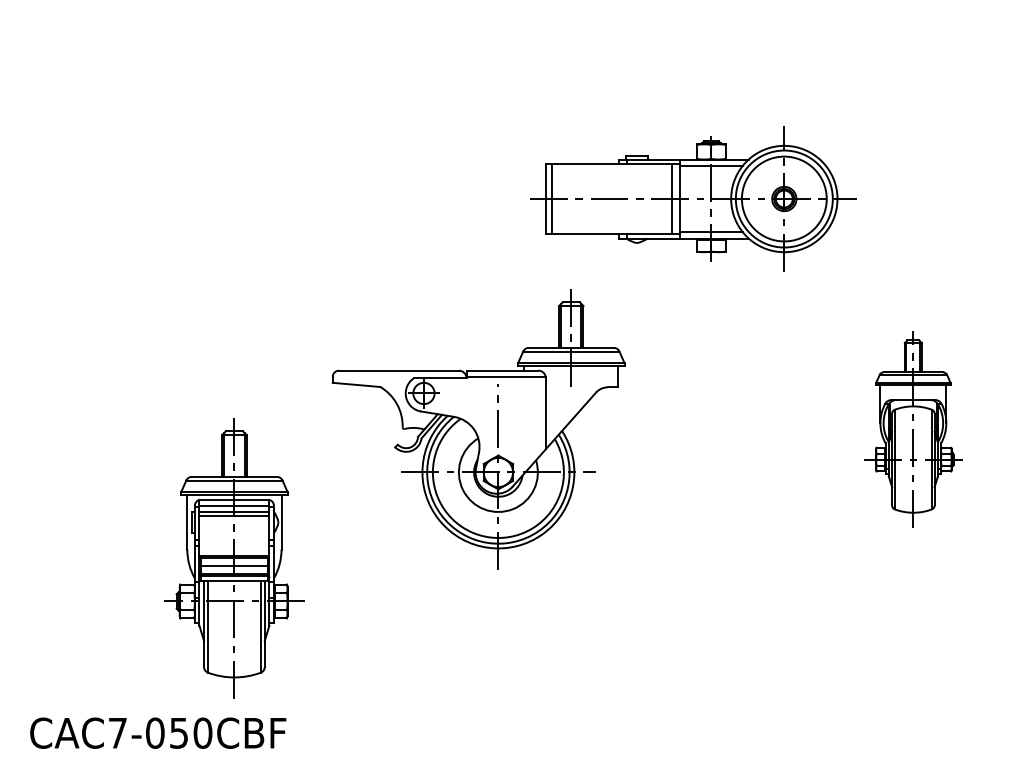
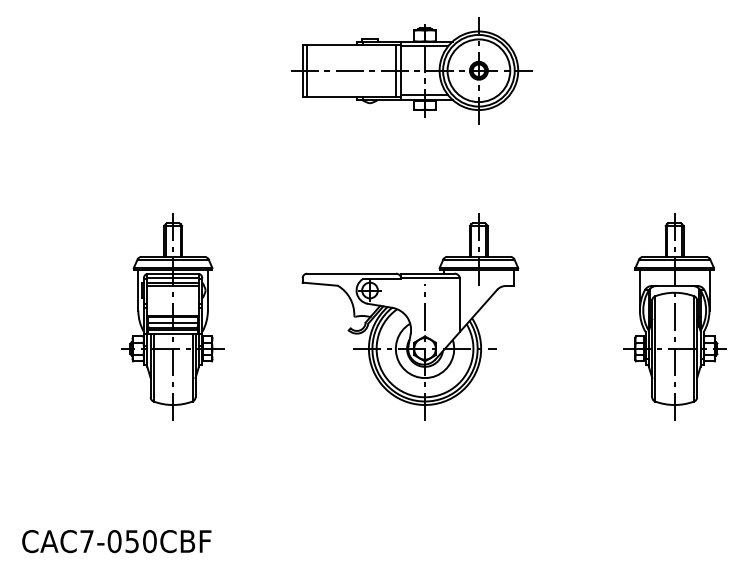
part: (693, 198) -> (411, 70), moved
part: (478, 429) -> (410, 317), moved
part: (913, 429) -> (674, 317), size x1.43
part: (234, 558) -> (173, 317), moved

